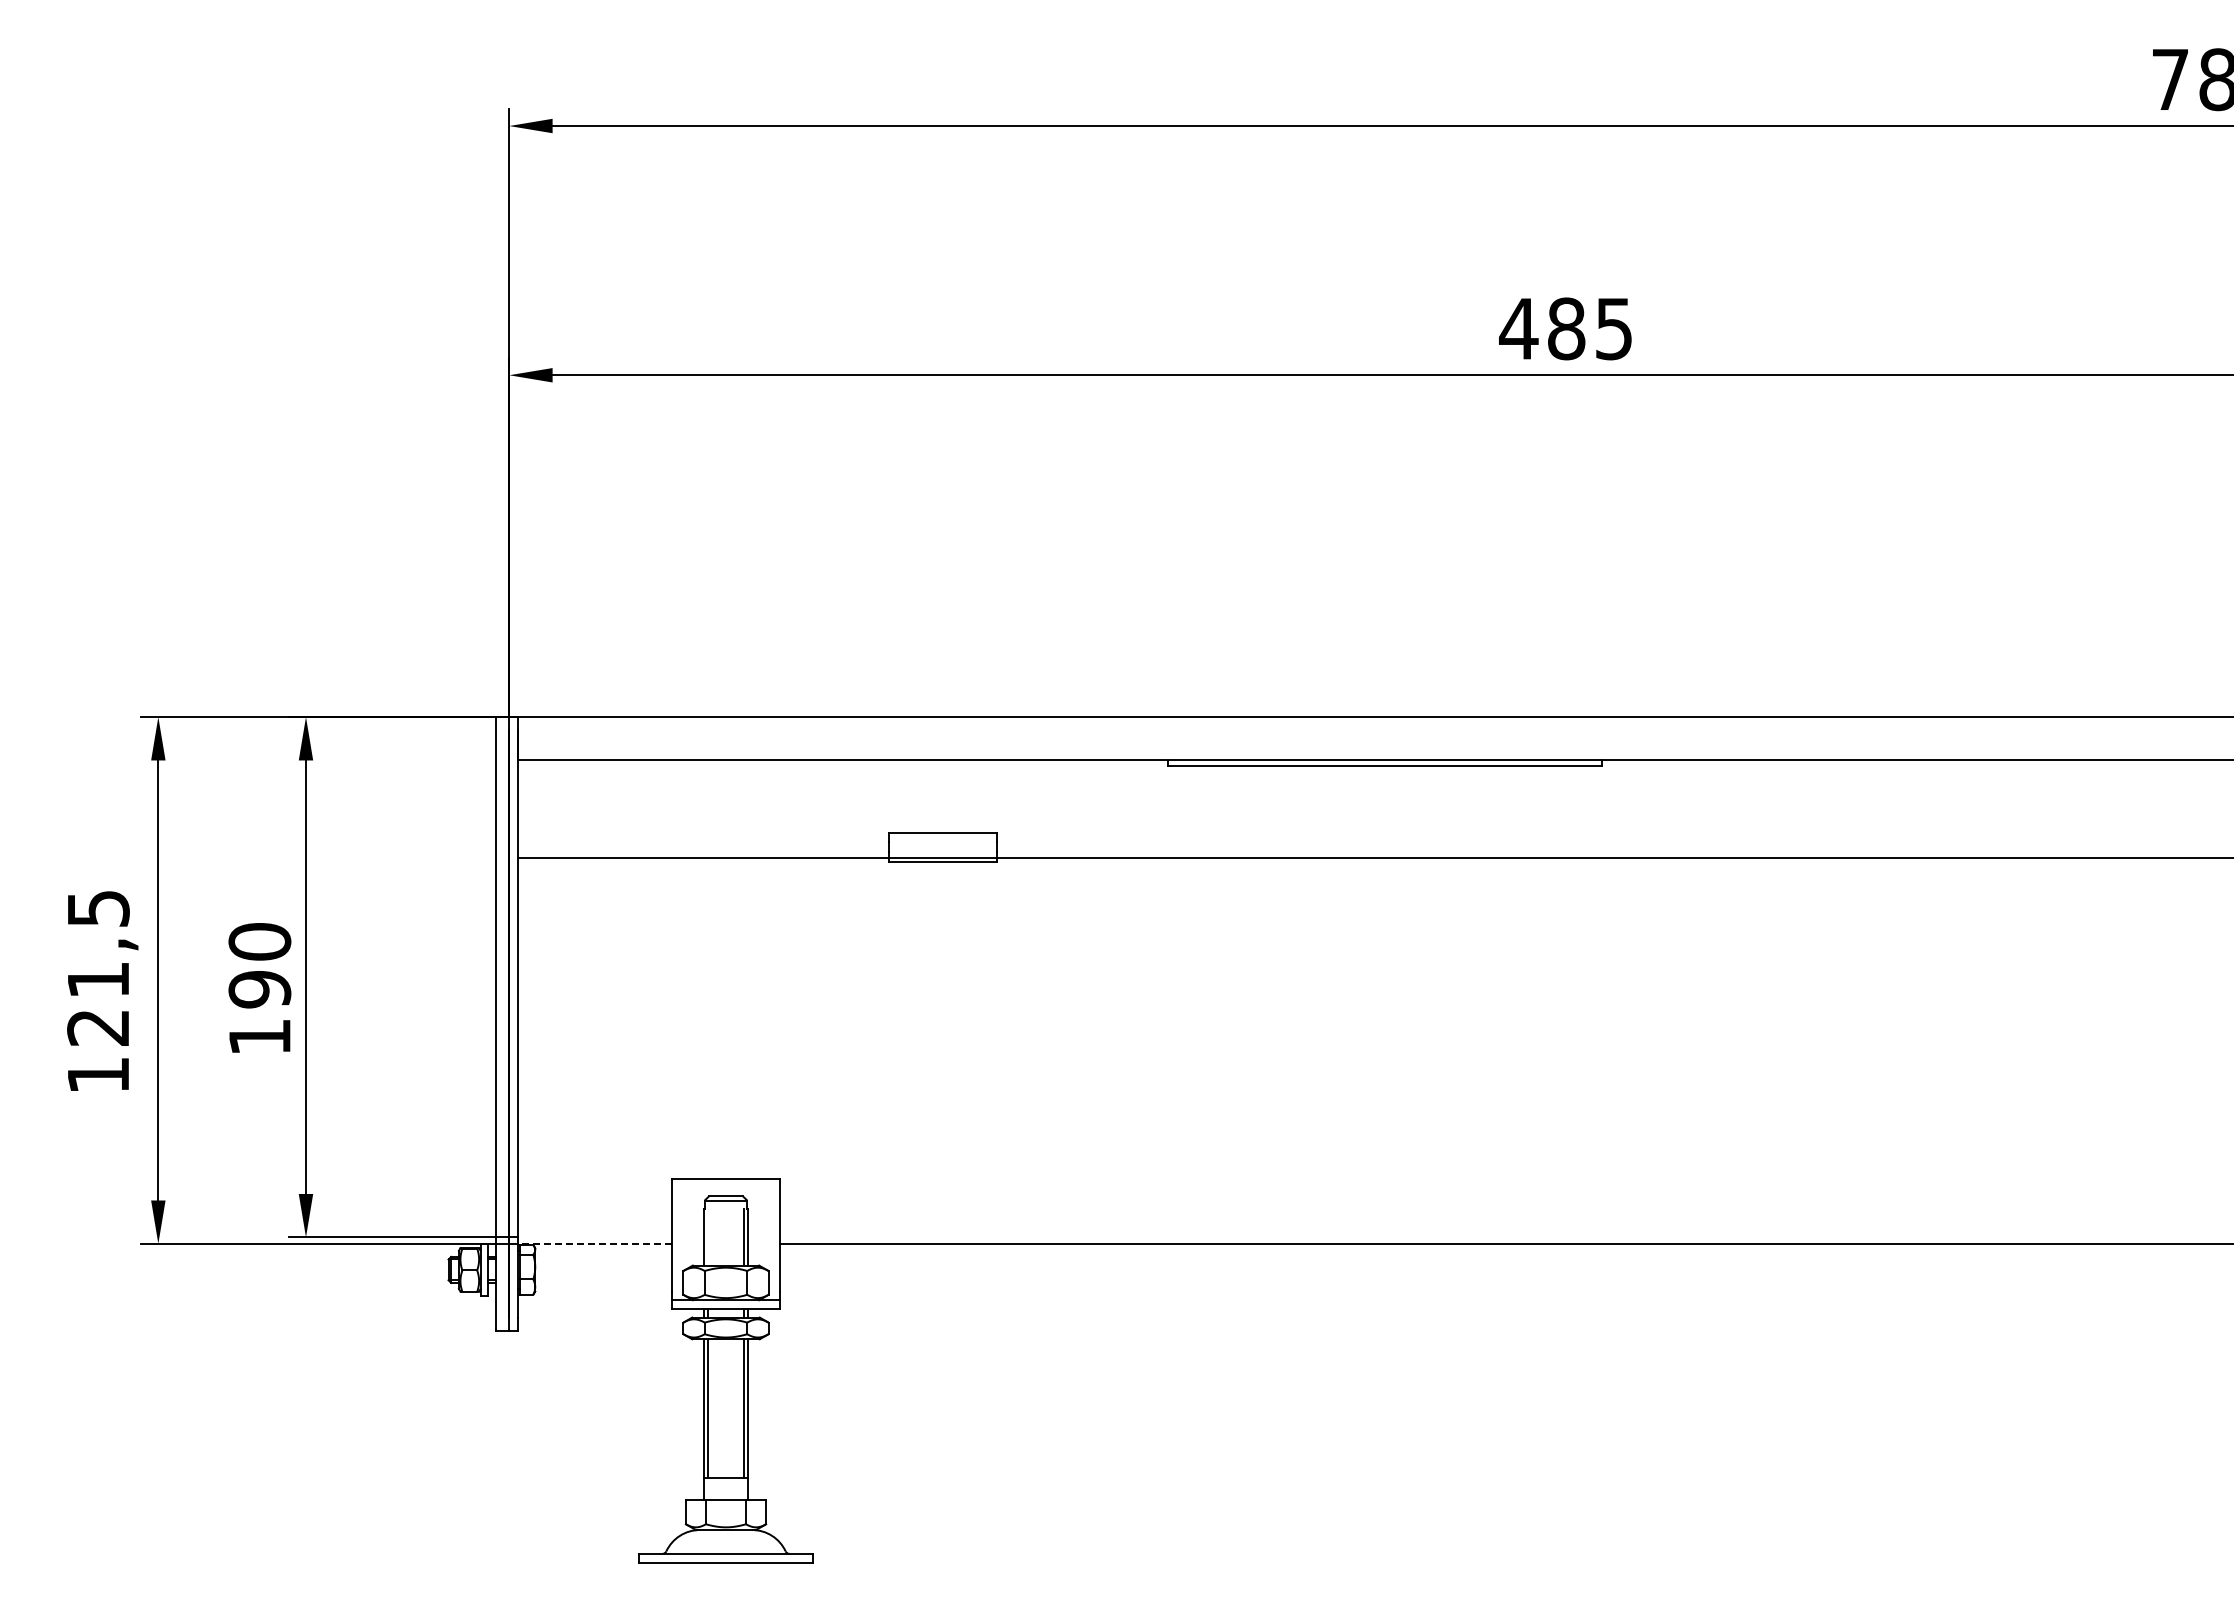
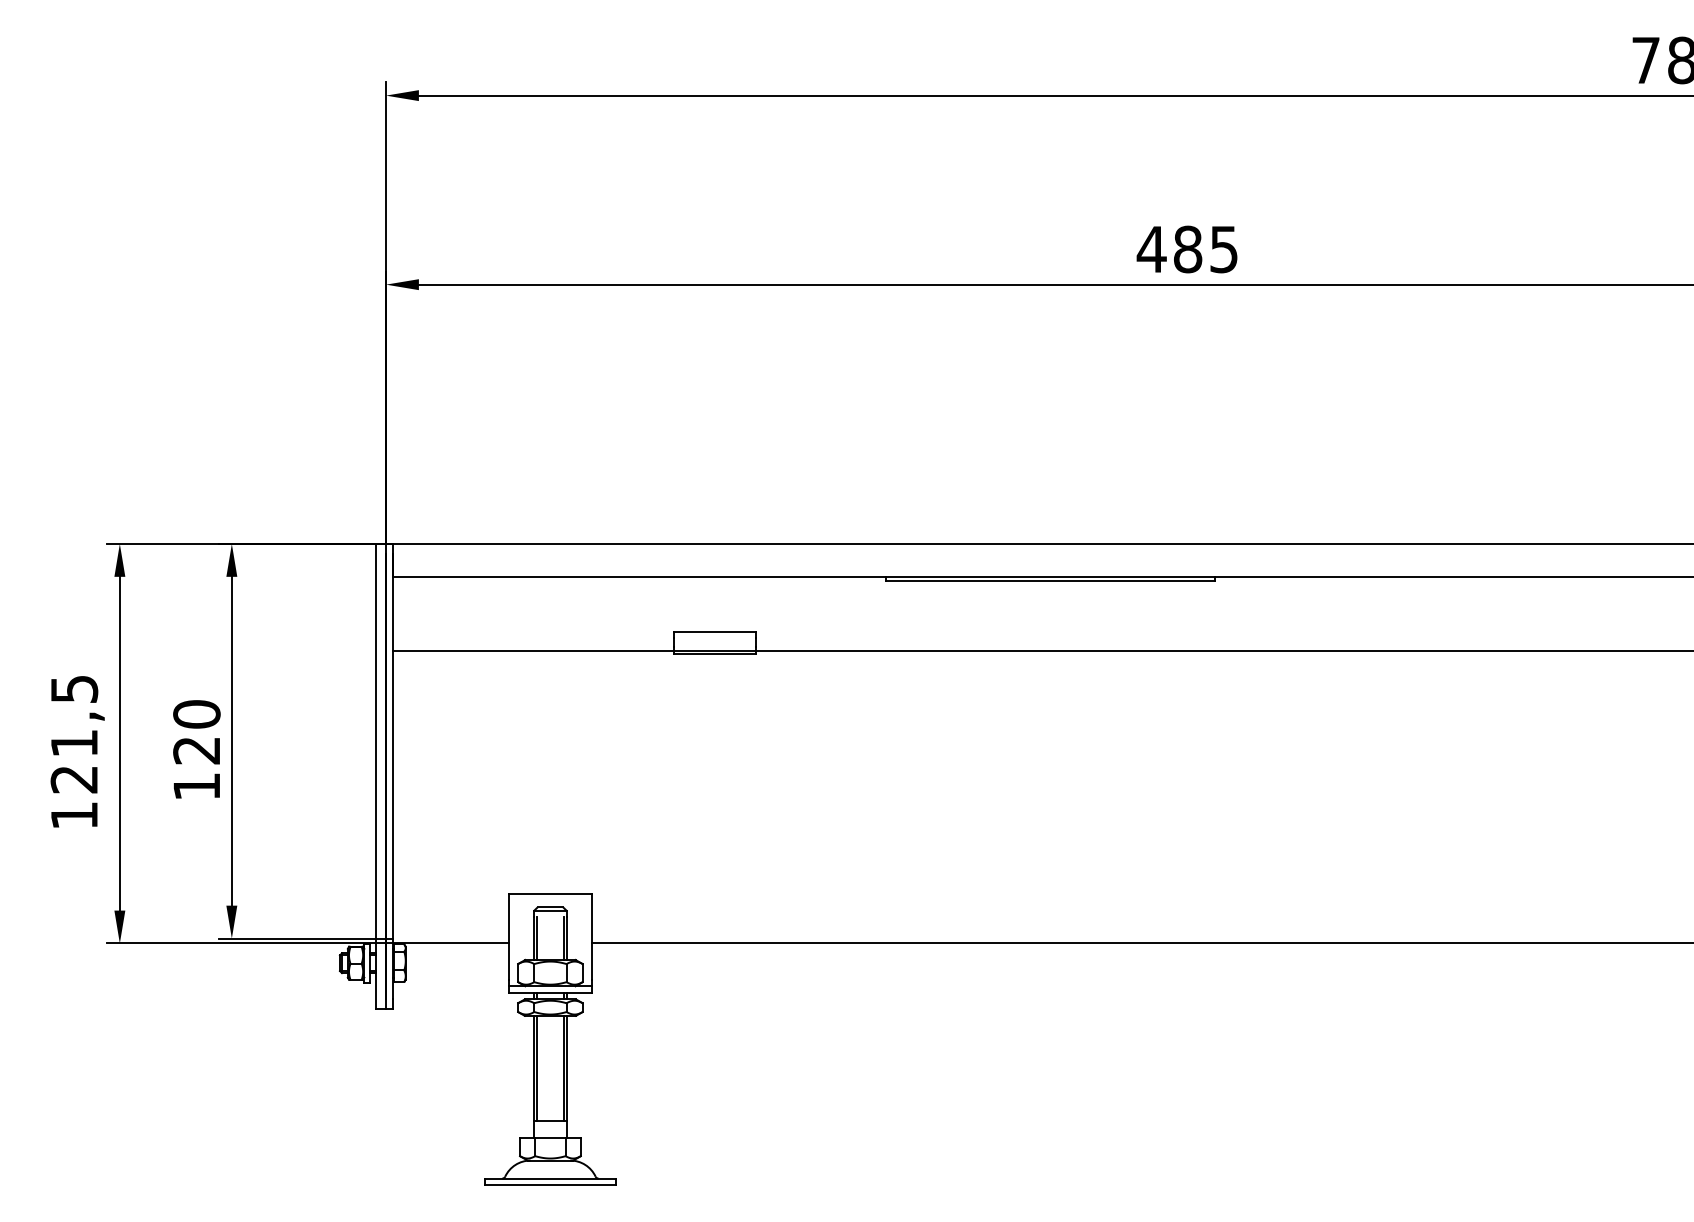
text: (259, 989) -> (196, 750), 190 -> 120
line: (708, 1237) -> (537, 938), added
line: (594, 1243) -> (450, 943), dashed -> solid

